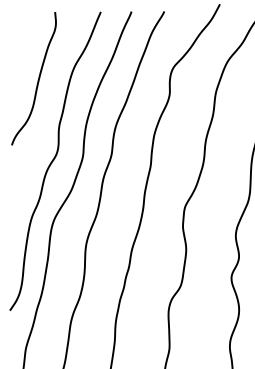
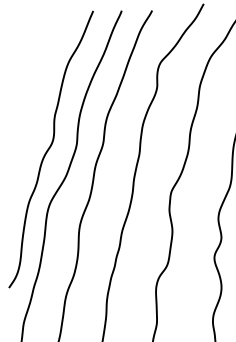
curve: (37, 80) -> (34, 74), removed

